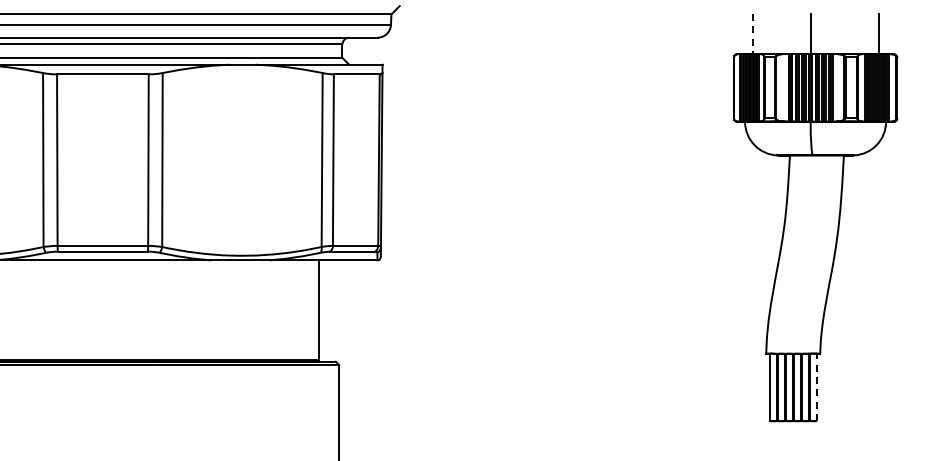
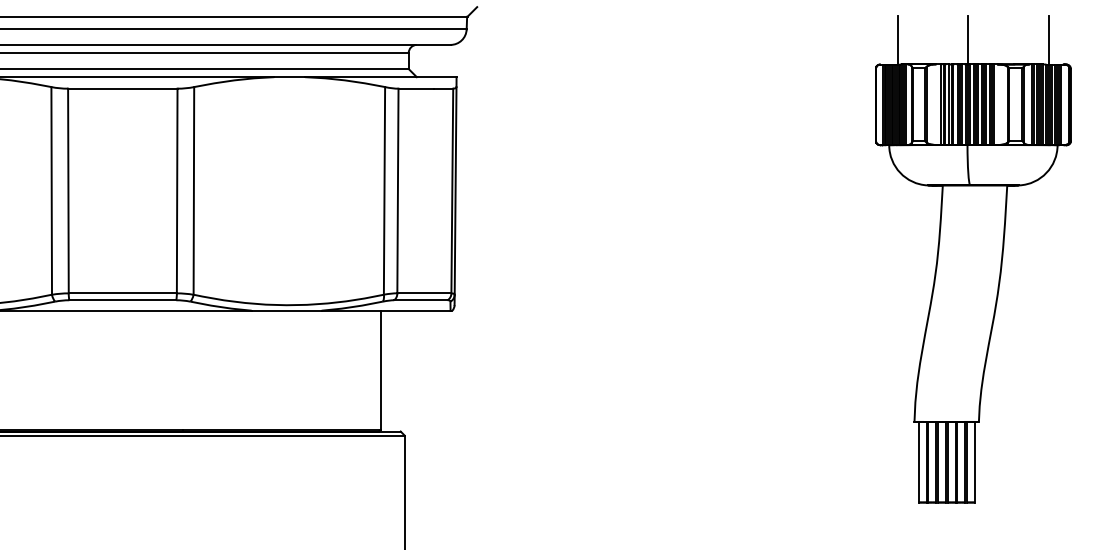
line: (752, 34) -> (898, 41), dashed -> solid
line: (817, 387) -> (975, 462), dashed -> solid

